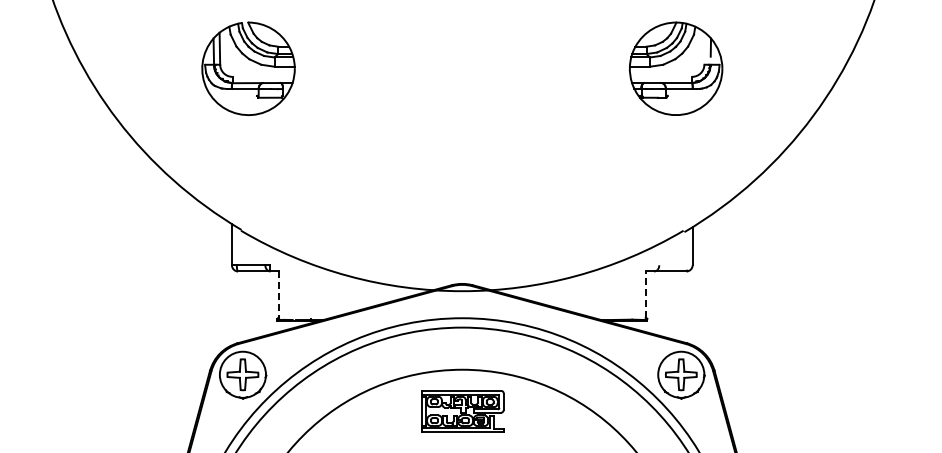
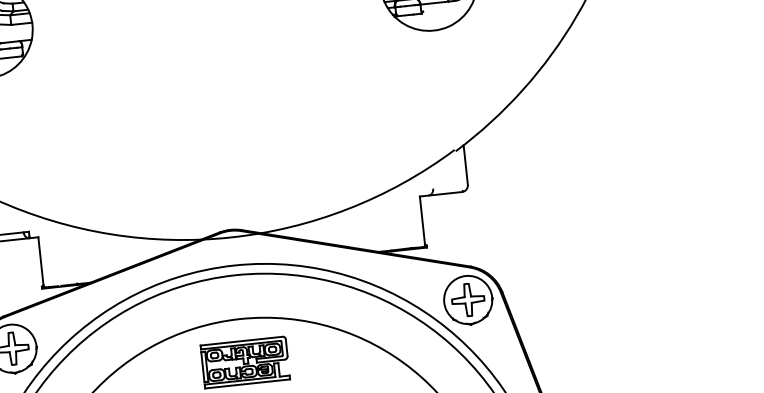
line: (645, 294) -> (422, 220), dashed -> solid
line: (278, 295) -> (40, 262), dashed -> solid

